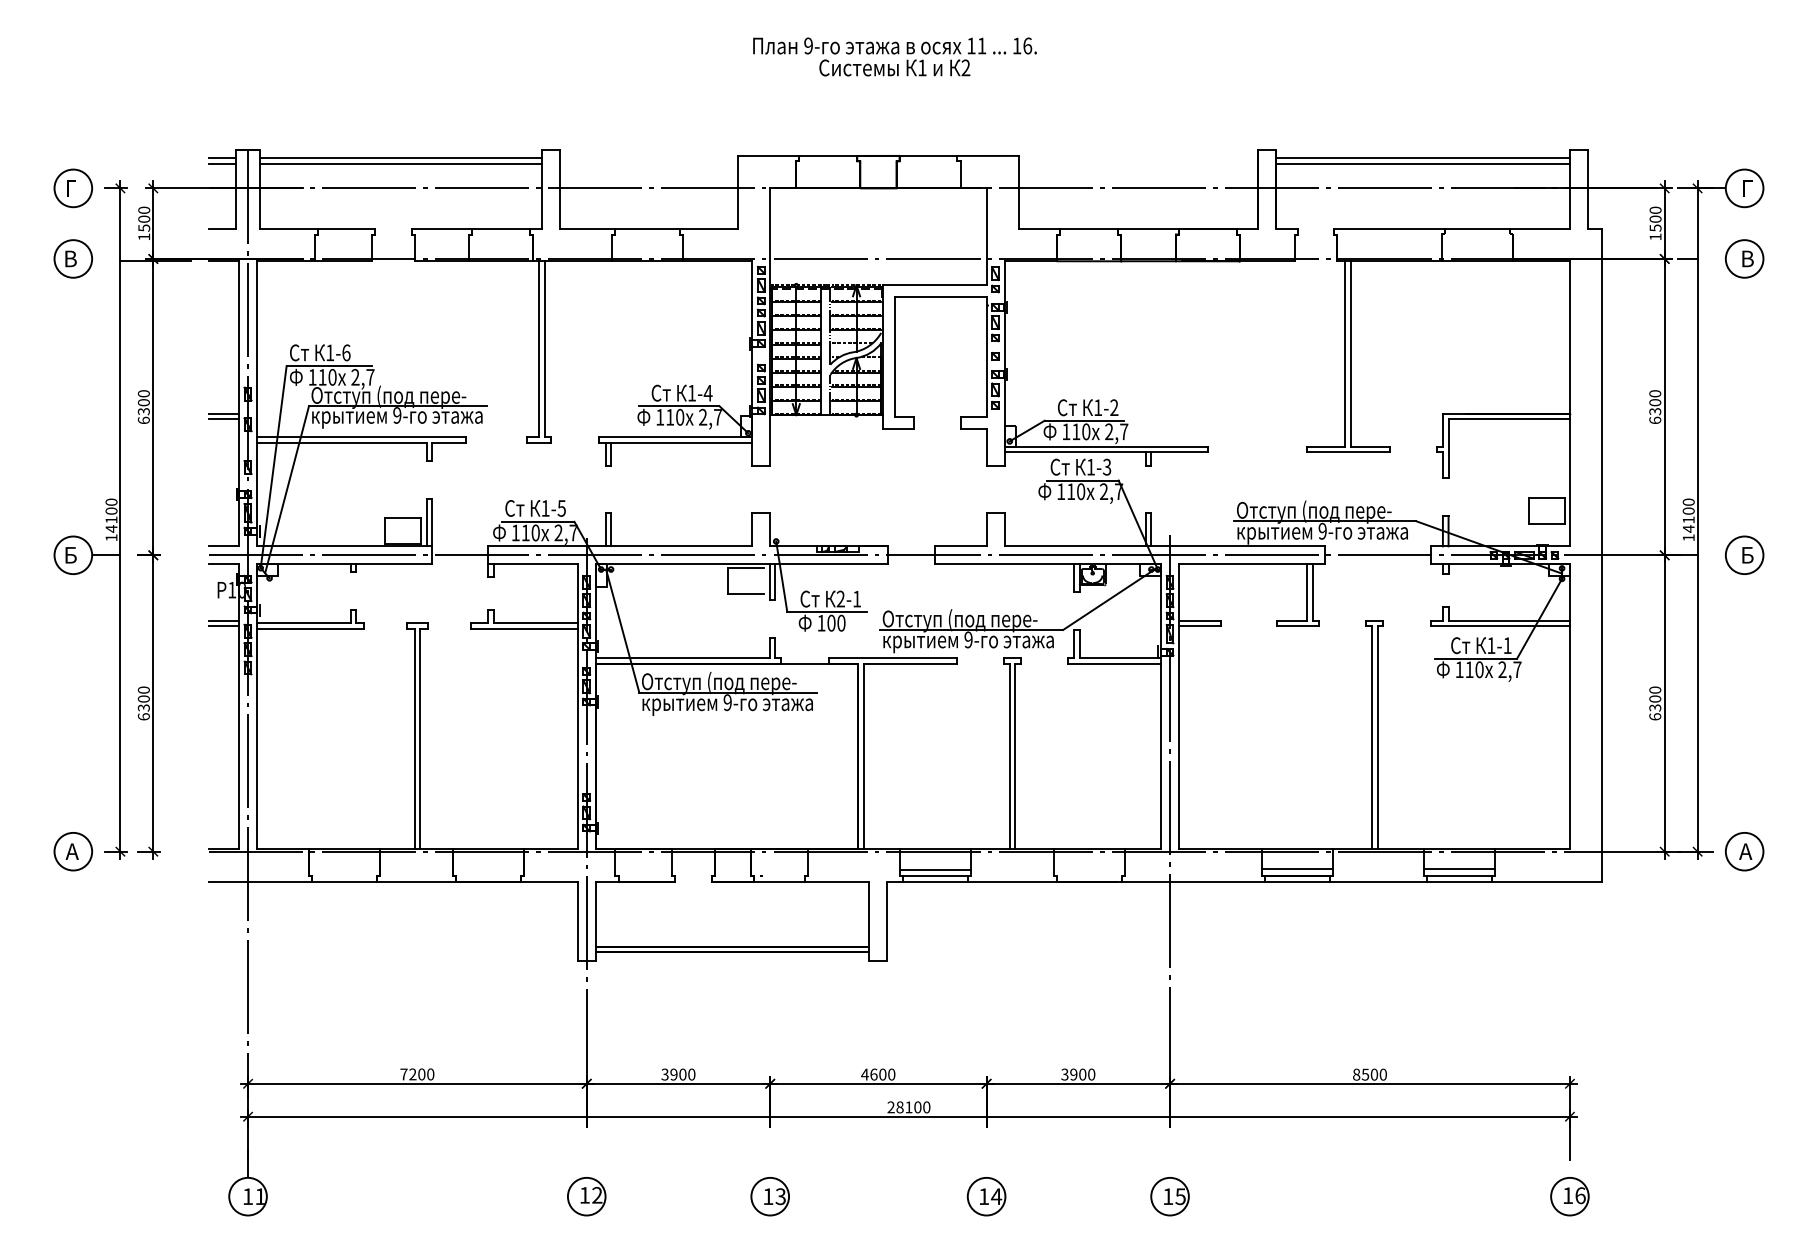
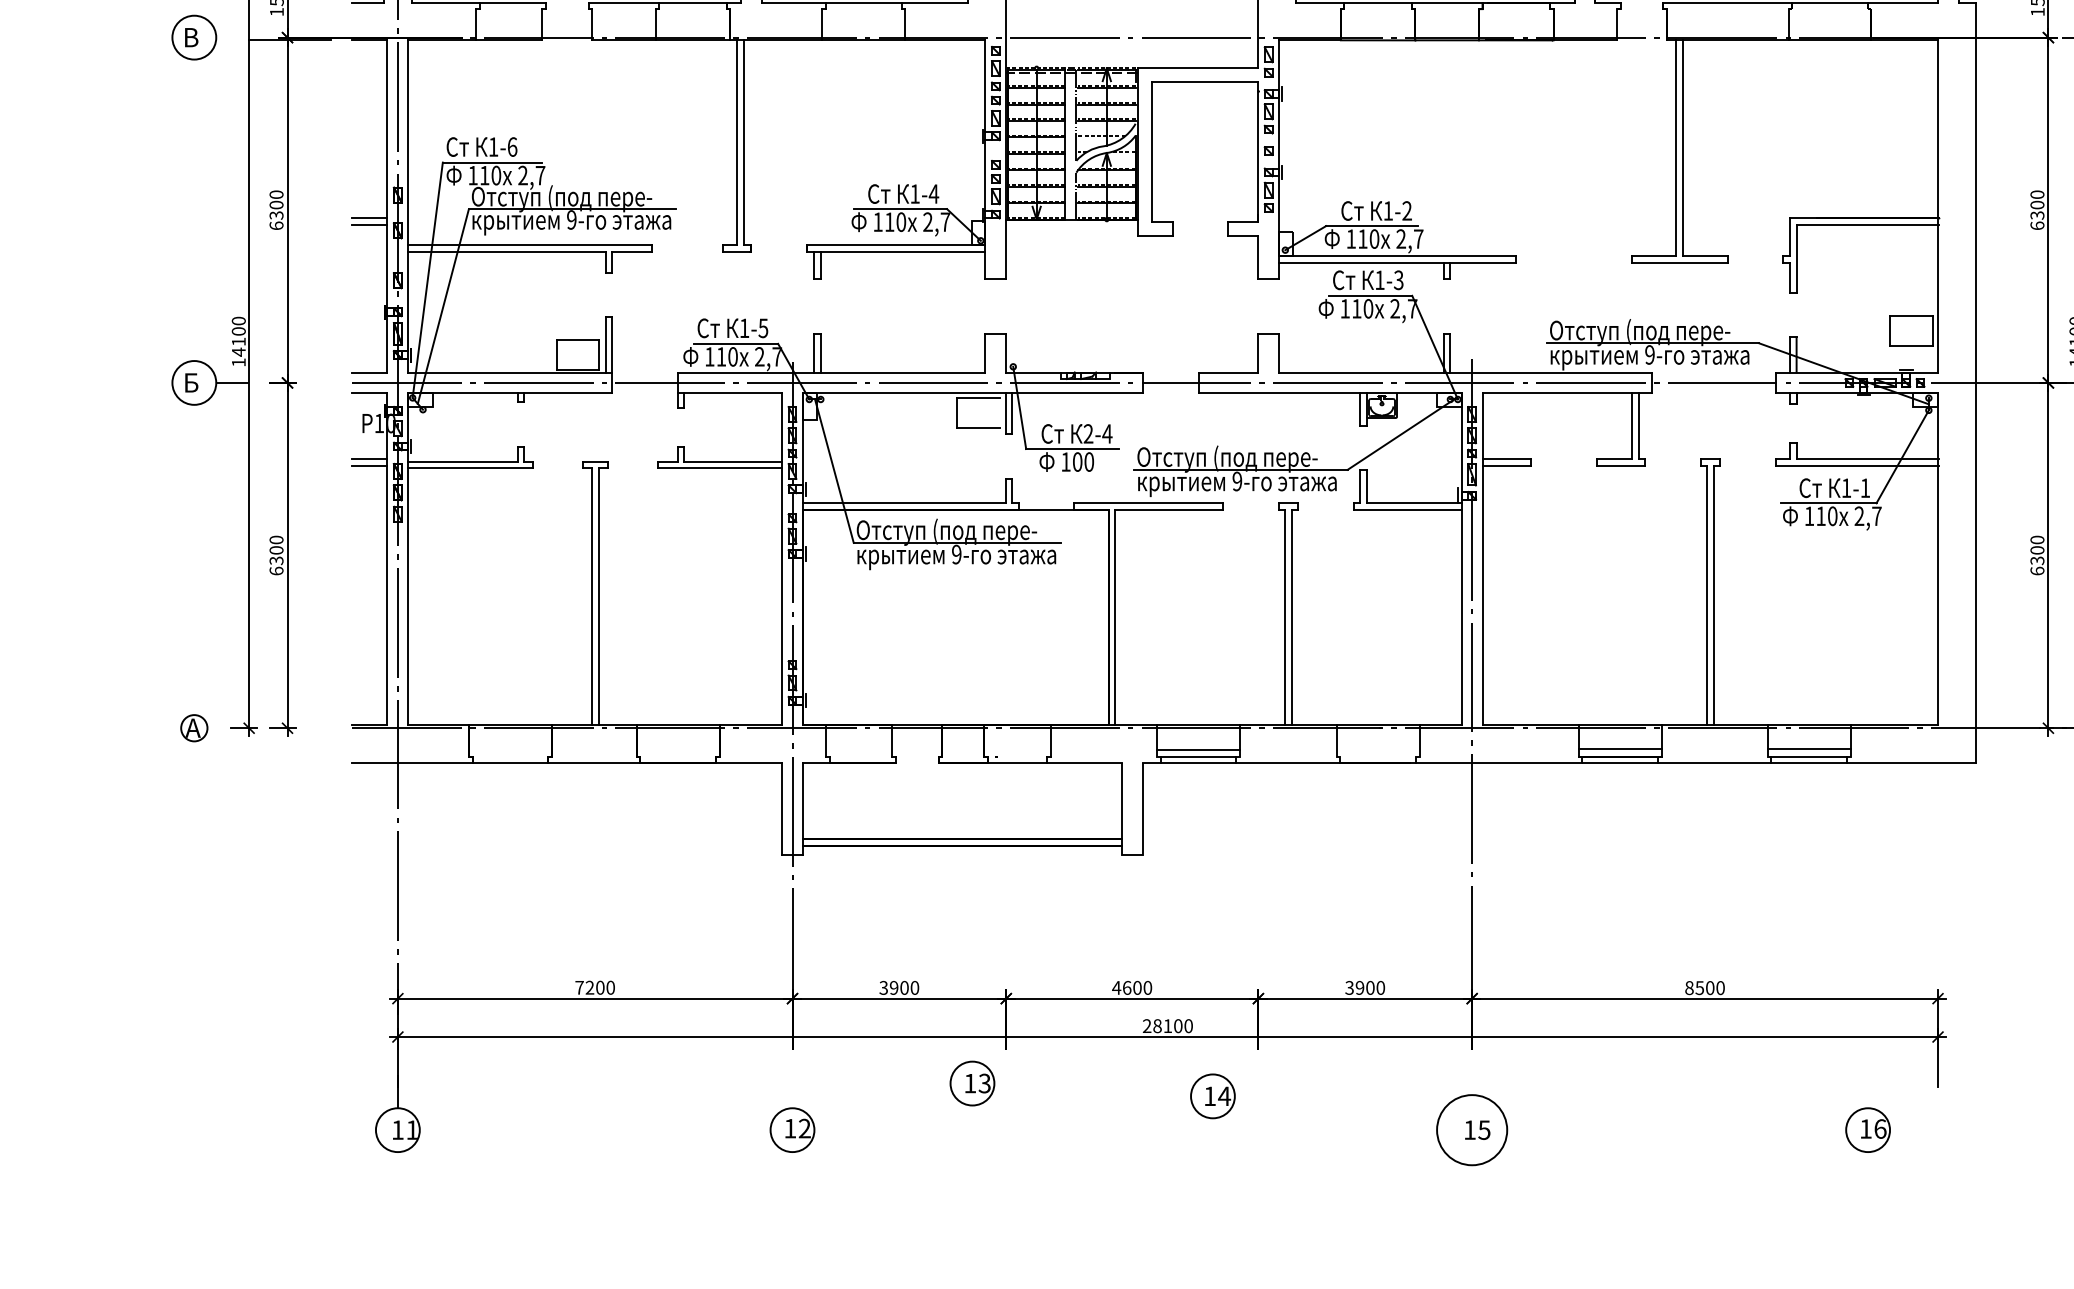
text: (856, 599) -> (1106, 434), 2-1 -> 2-4
circle: (73, 851) -> (194, 728), size x0.6
part: (769, 1196) -> (971, 1083), moved
part: (986, 1196) -> (1212, 1096), moved
circle: (1169, 1196) -> (1471, 1129), size x1.6
part: (1569, 1196) -> (1867, 1129), moved

